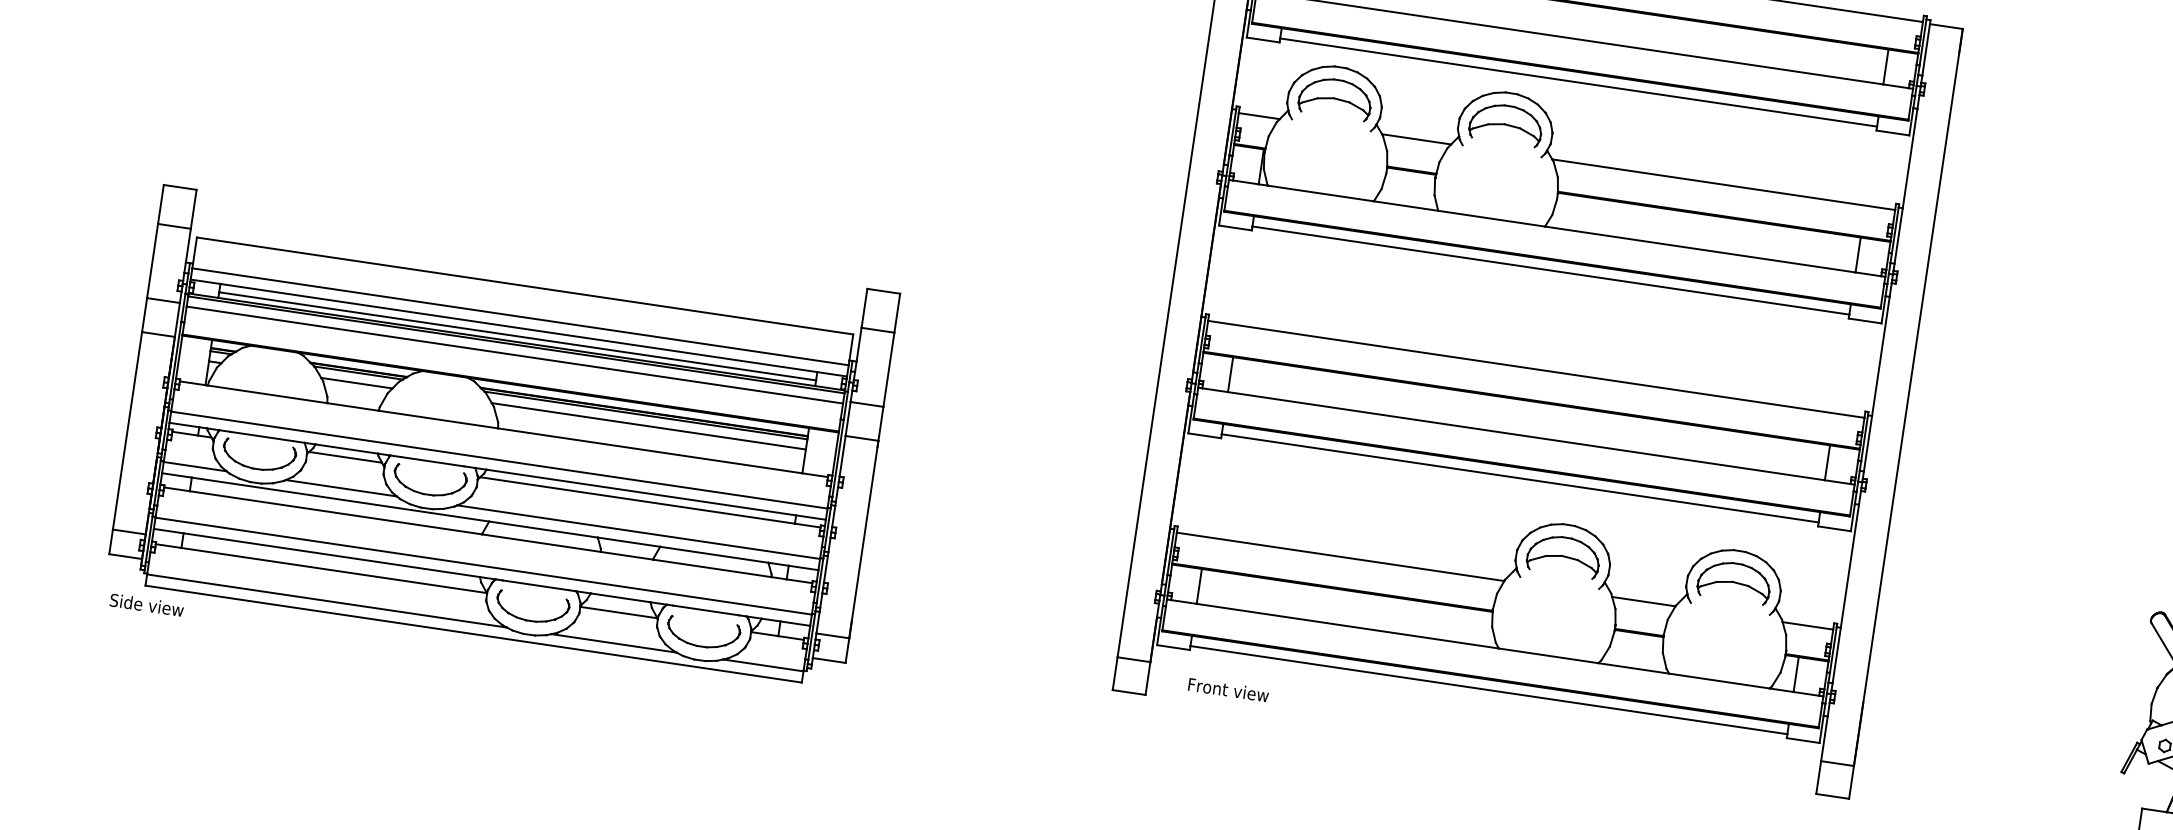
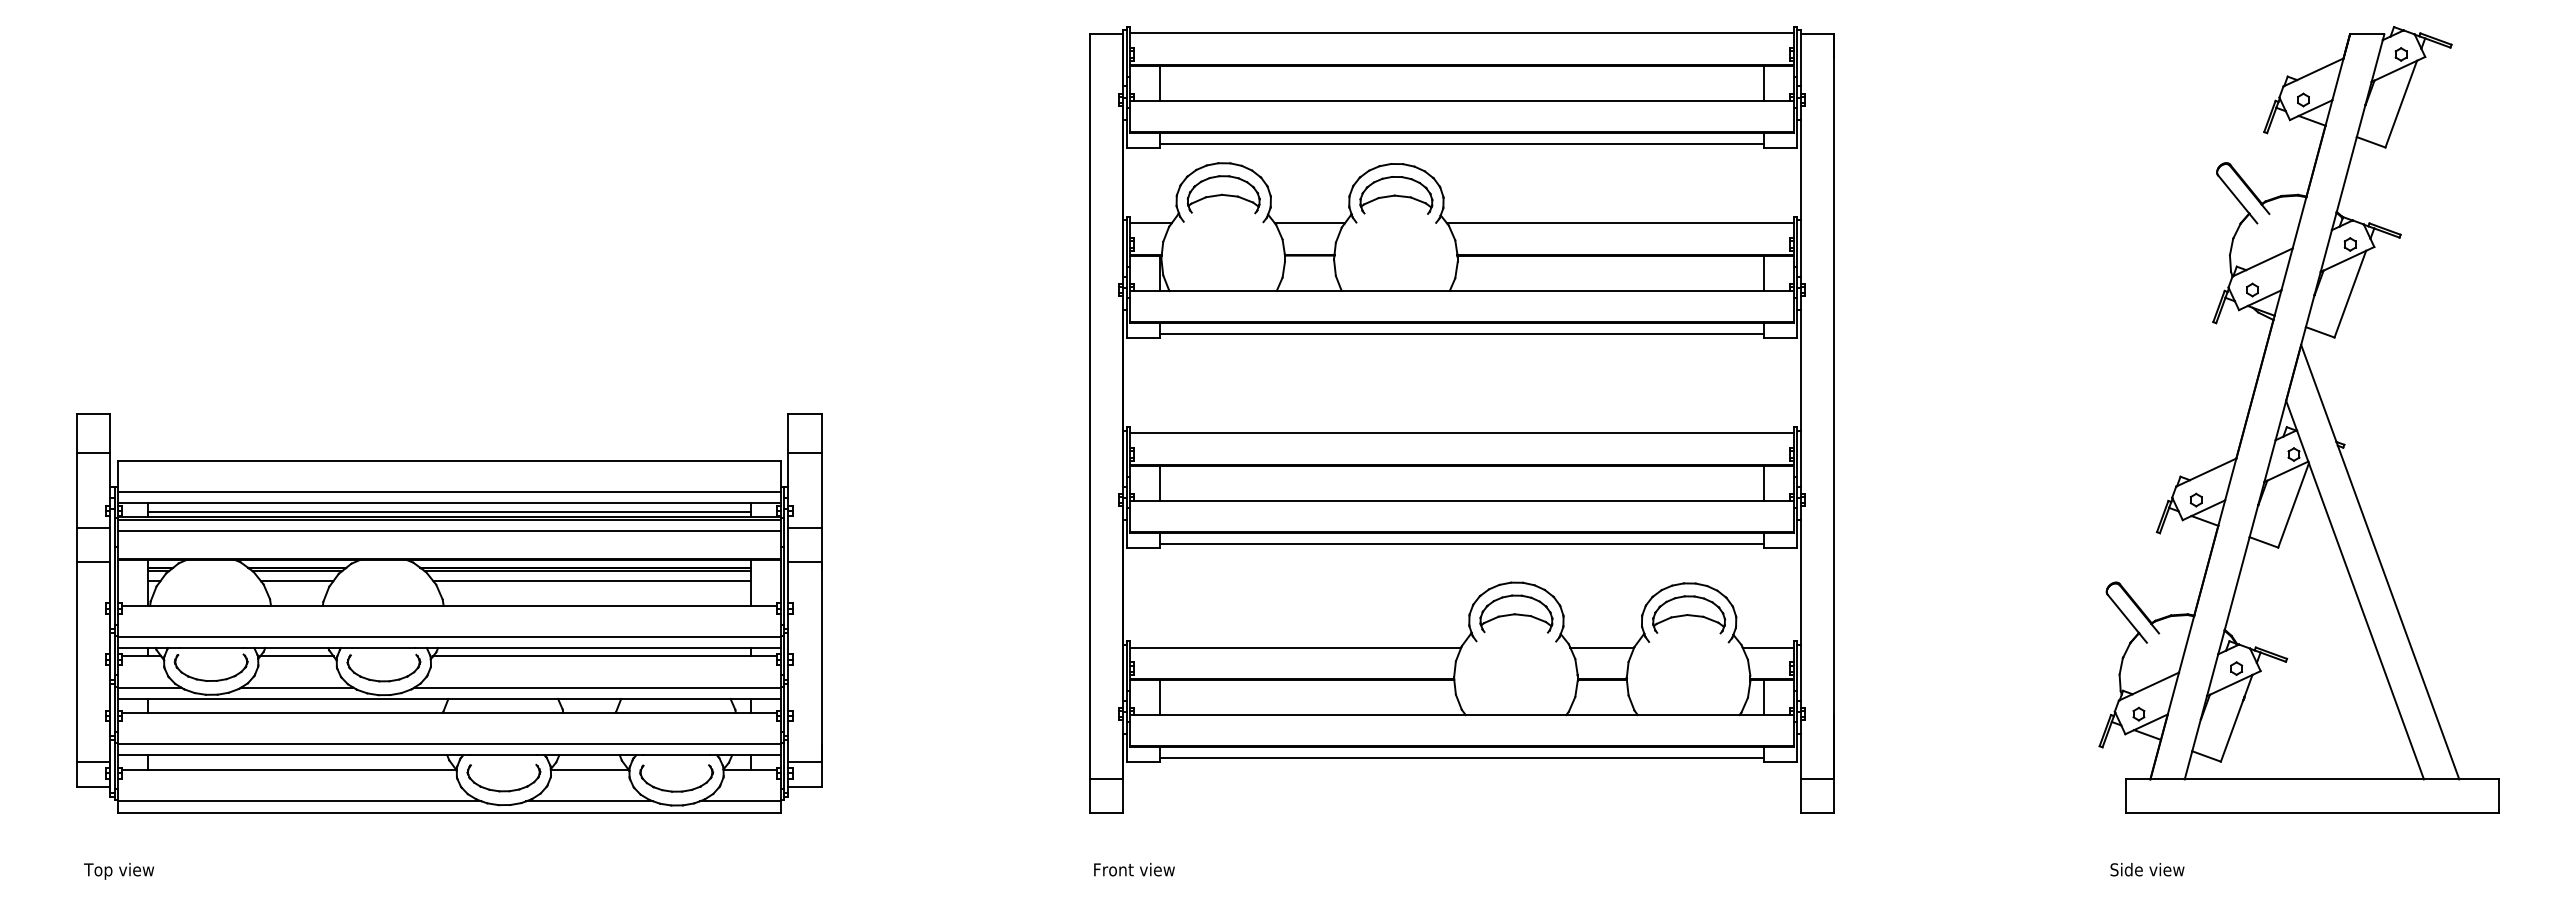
part: (502, 437) -> (449, 613), moved
text: (146, 605) -> (121, 870), Side view -> Top view
text: (1228, 689) -> (1134, 869), moved

